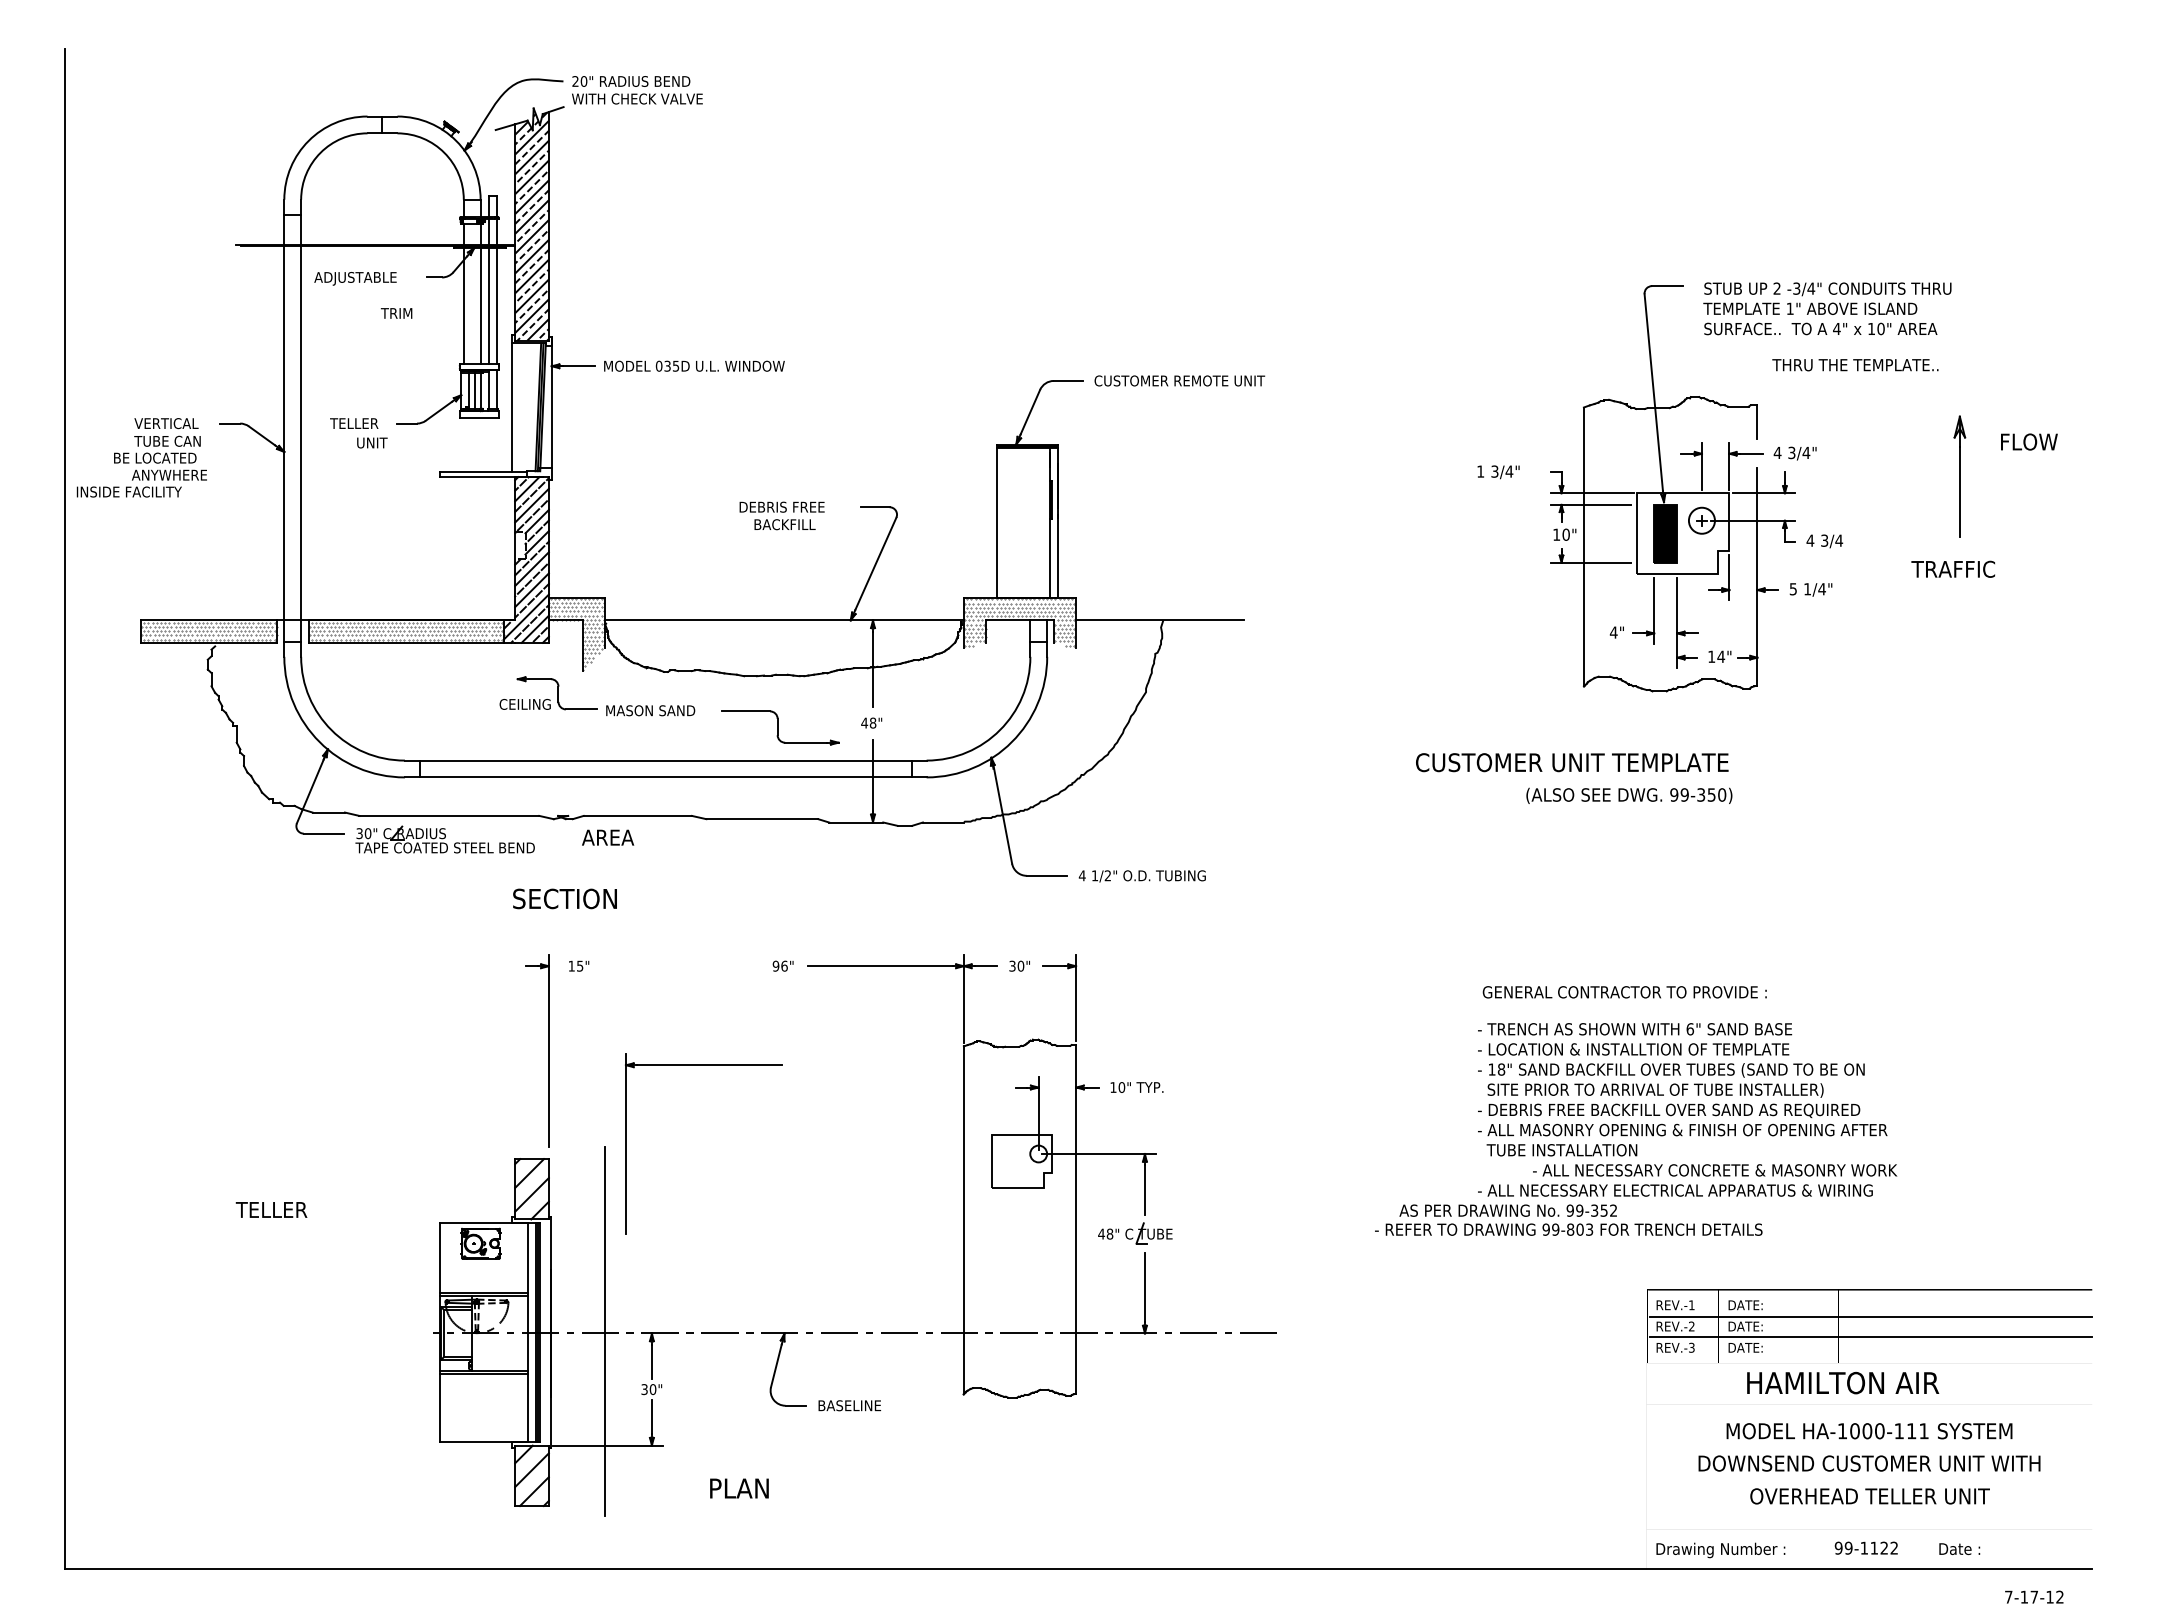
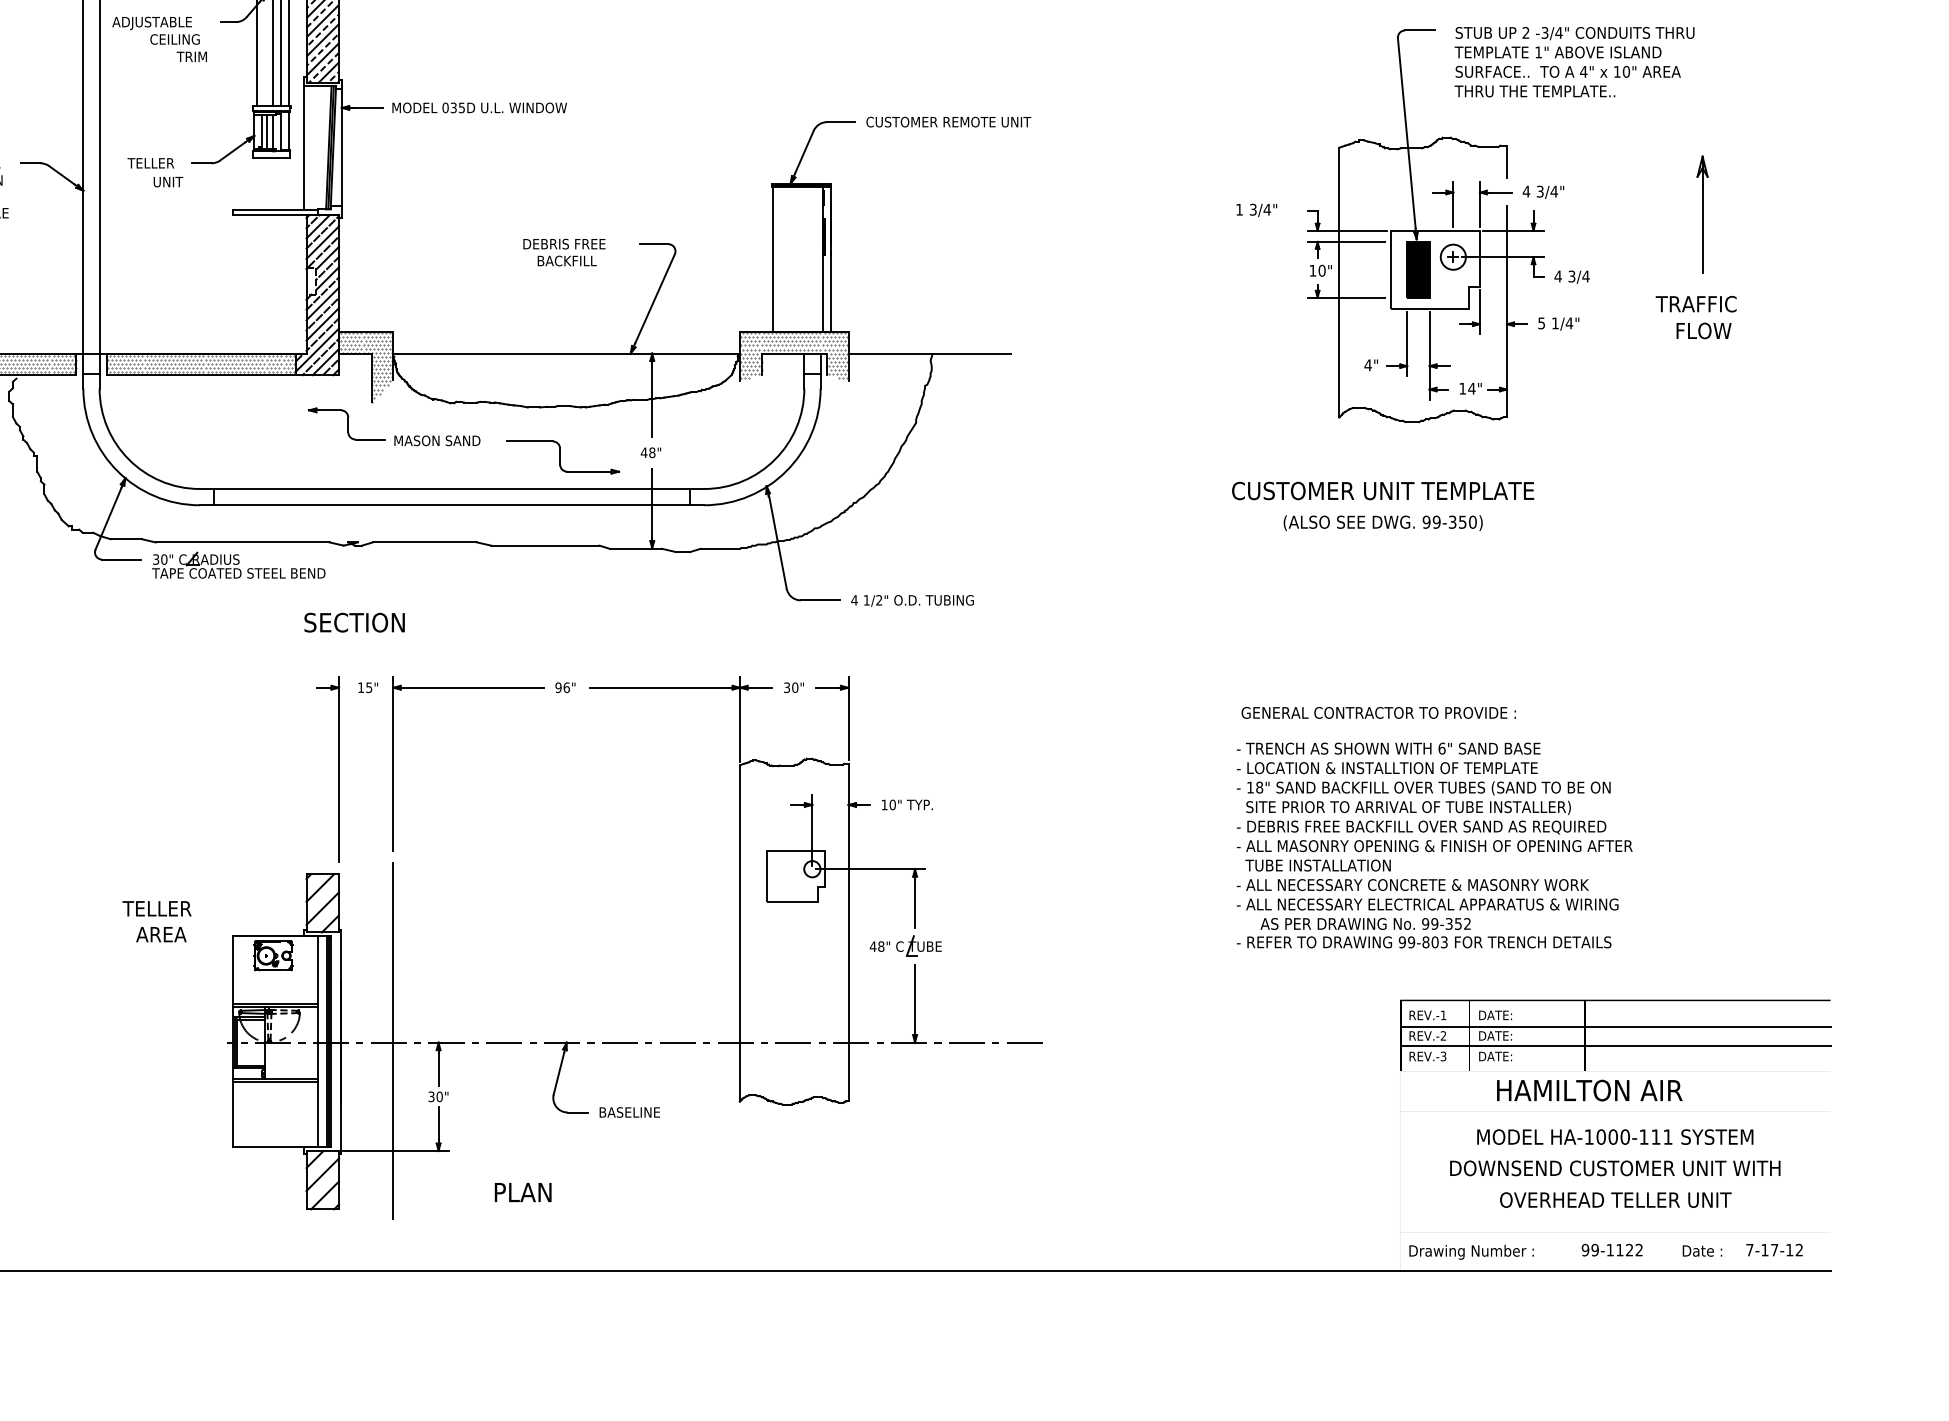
text: (1855, 365) -> (1535, 91), moved
text: (2029, 441) -> (1704, 330), moved
text: (524, 704) -> (174, 39), moved
text: (1572, 762) -> (1383, 490), moved
text: (608, 837) -> (161, 934), moved
part: (626, 1143) -> (393, 763), moved
text: (1715, 1170) -> (1413, 885), moved
text: (271, 1209) -> (156, 908), moved
text: (1568, 1219) -> (1423, 932), moved
text: (2034, 1596) -> (1774, 1249), moved

